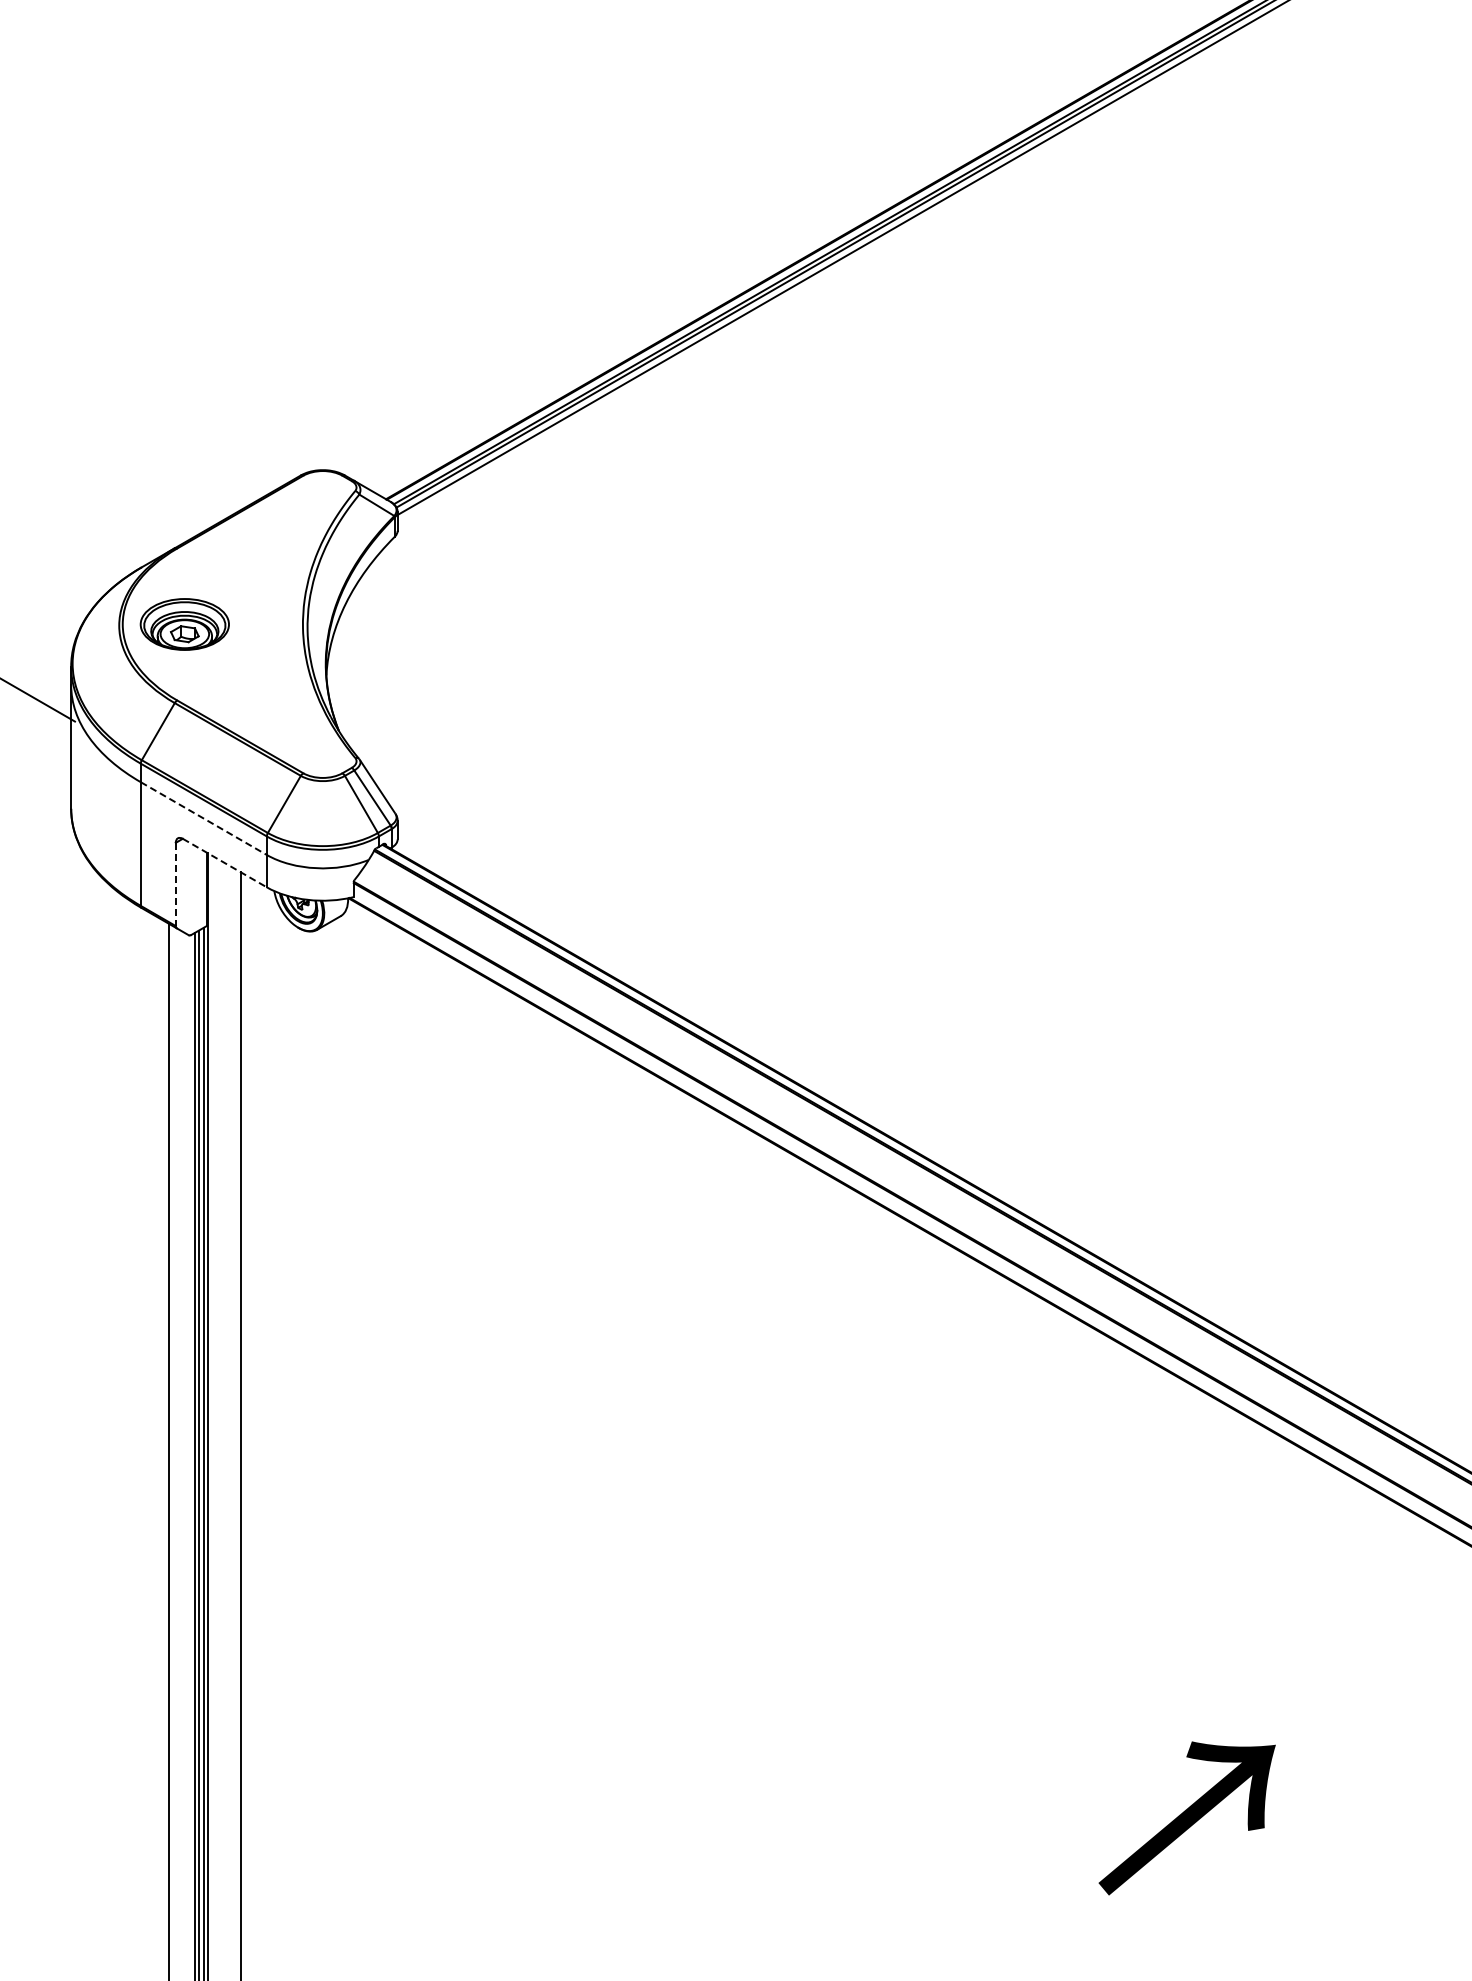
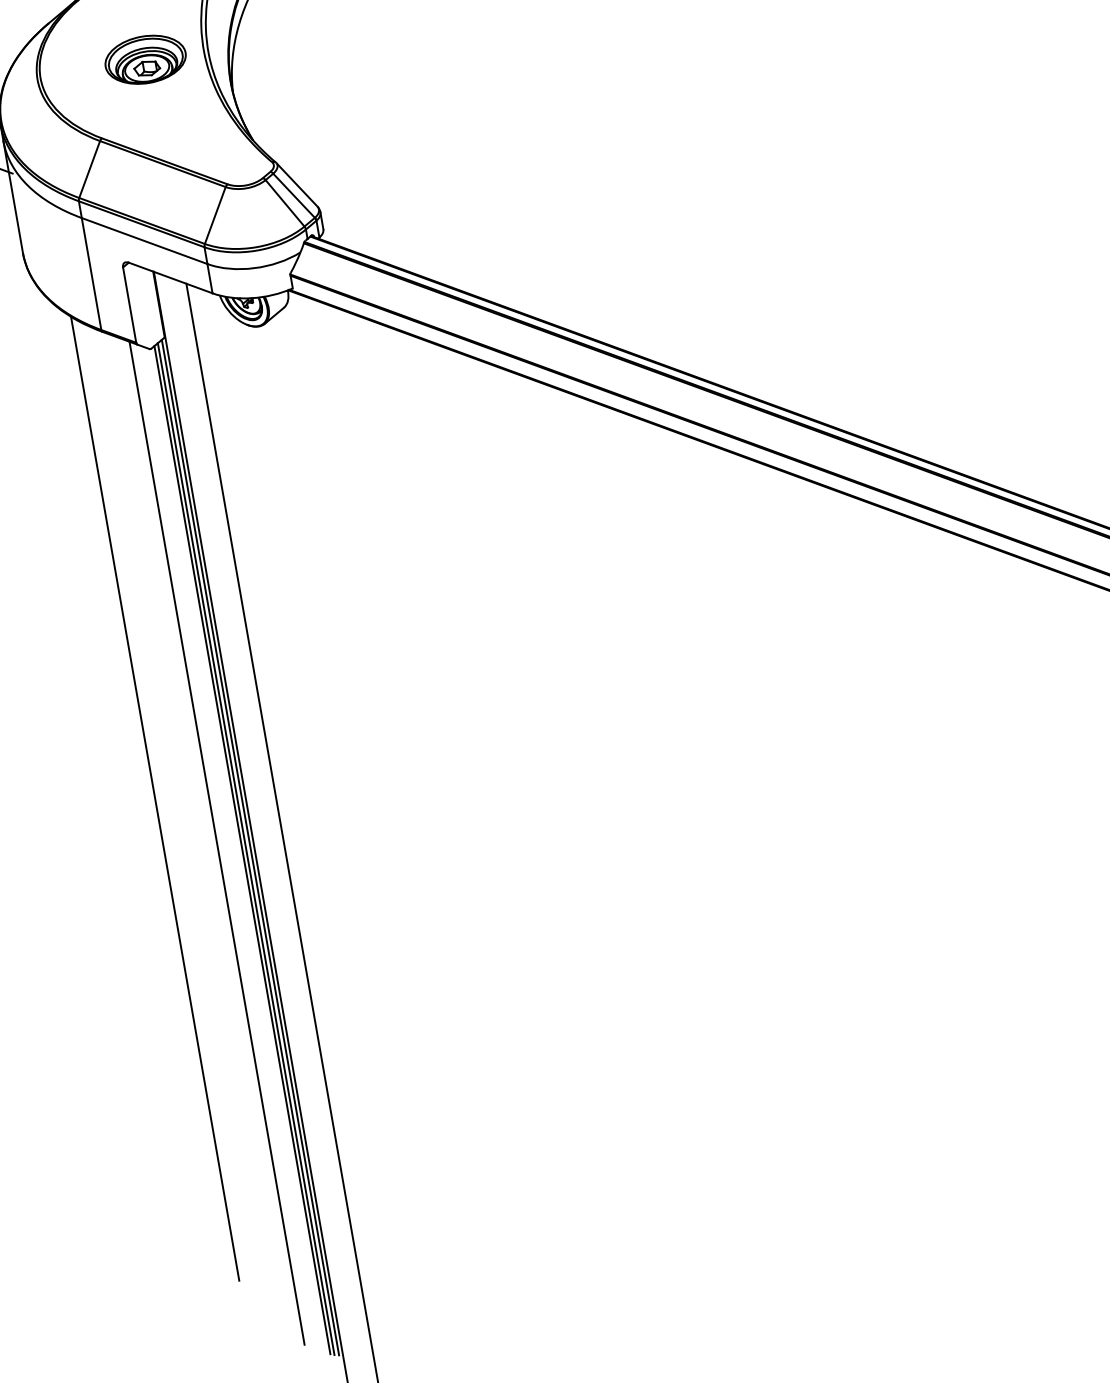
part: (184, 624) -> (145, 59), moved
line: (203, 818) -> (144, 241), dashed -> solid
line: (224, 863) -> (170, 278), dashed -> solid
line: (175, 884) -> (129, 305), dashed -> solid
line: (110, 1418) -> (154, 798), added

